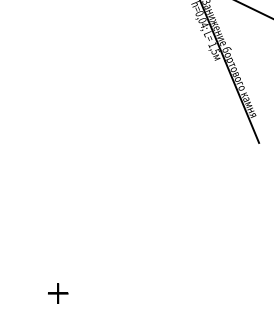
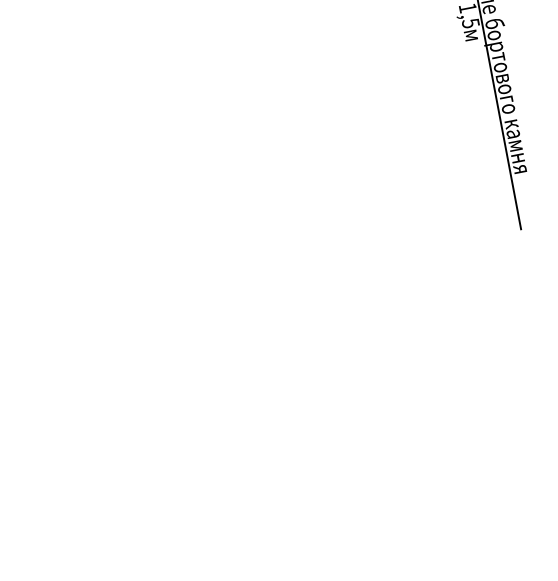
part: (58, 293) -> (46, 450), removed

